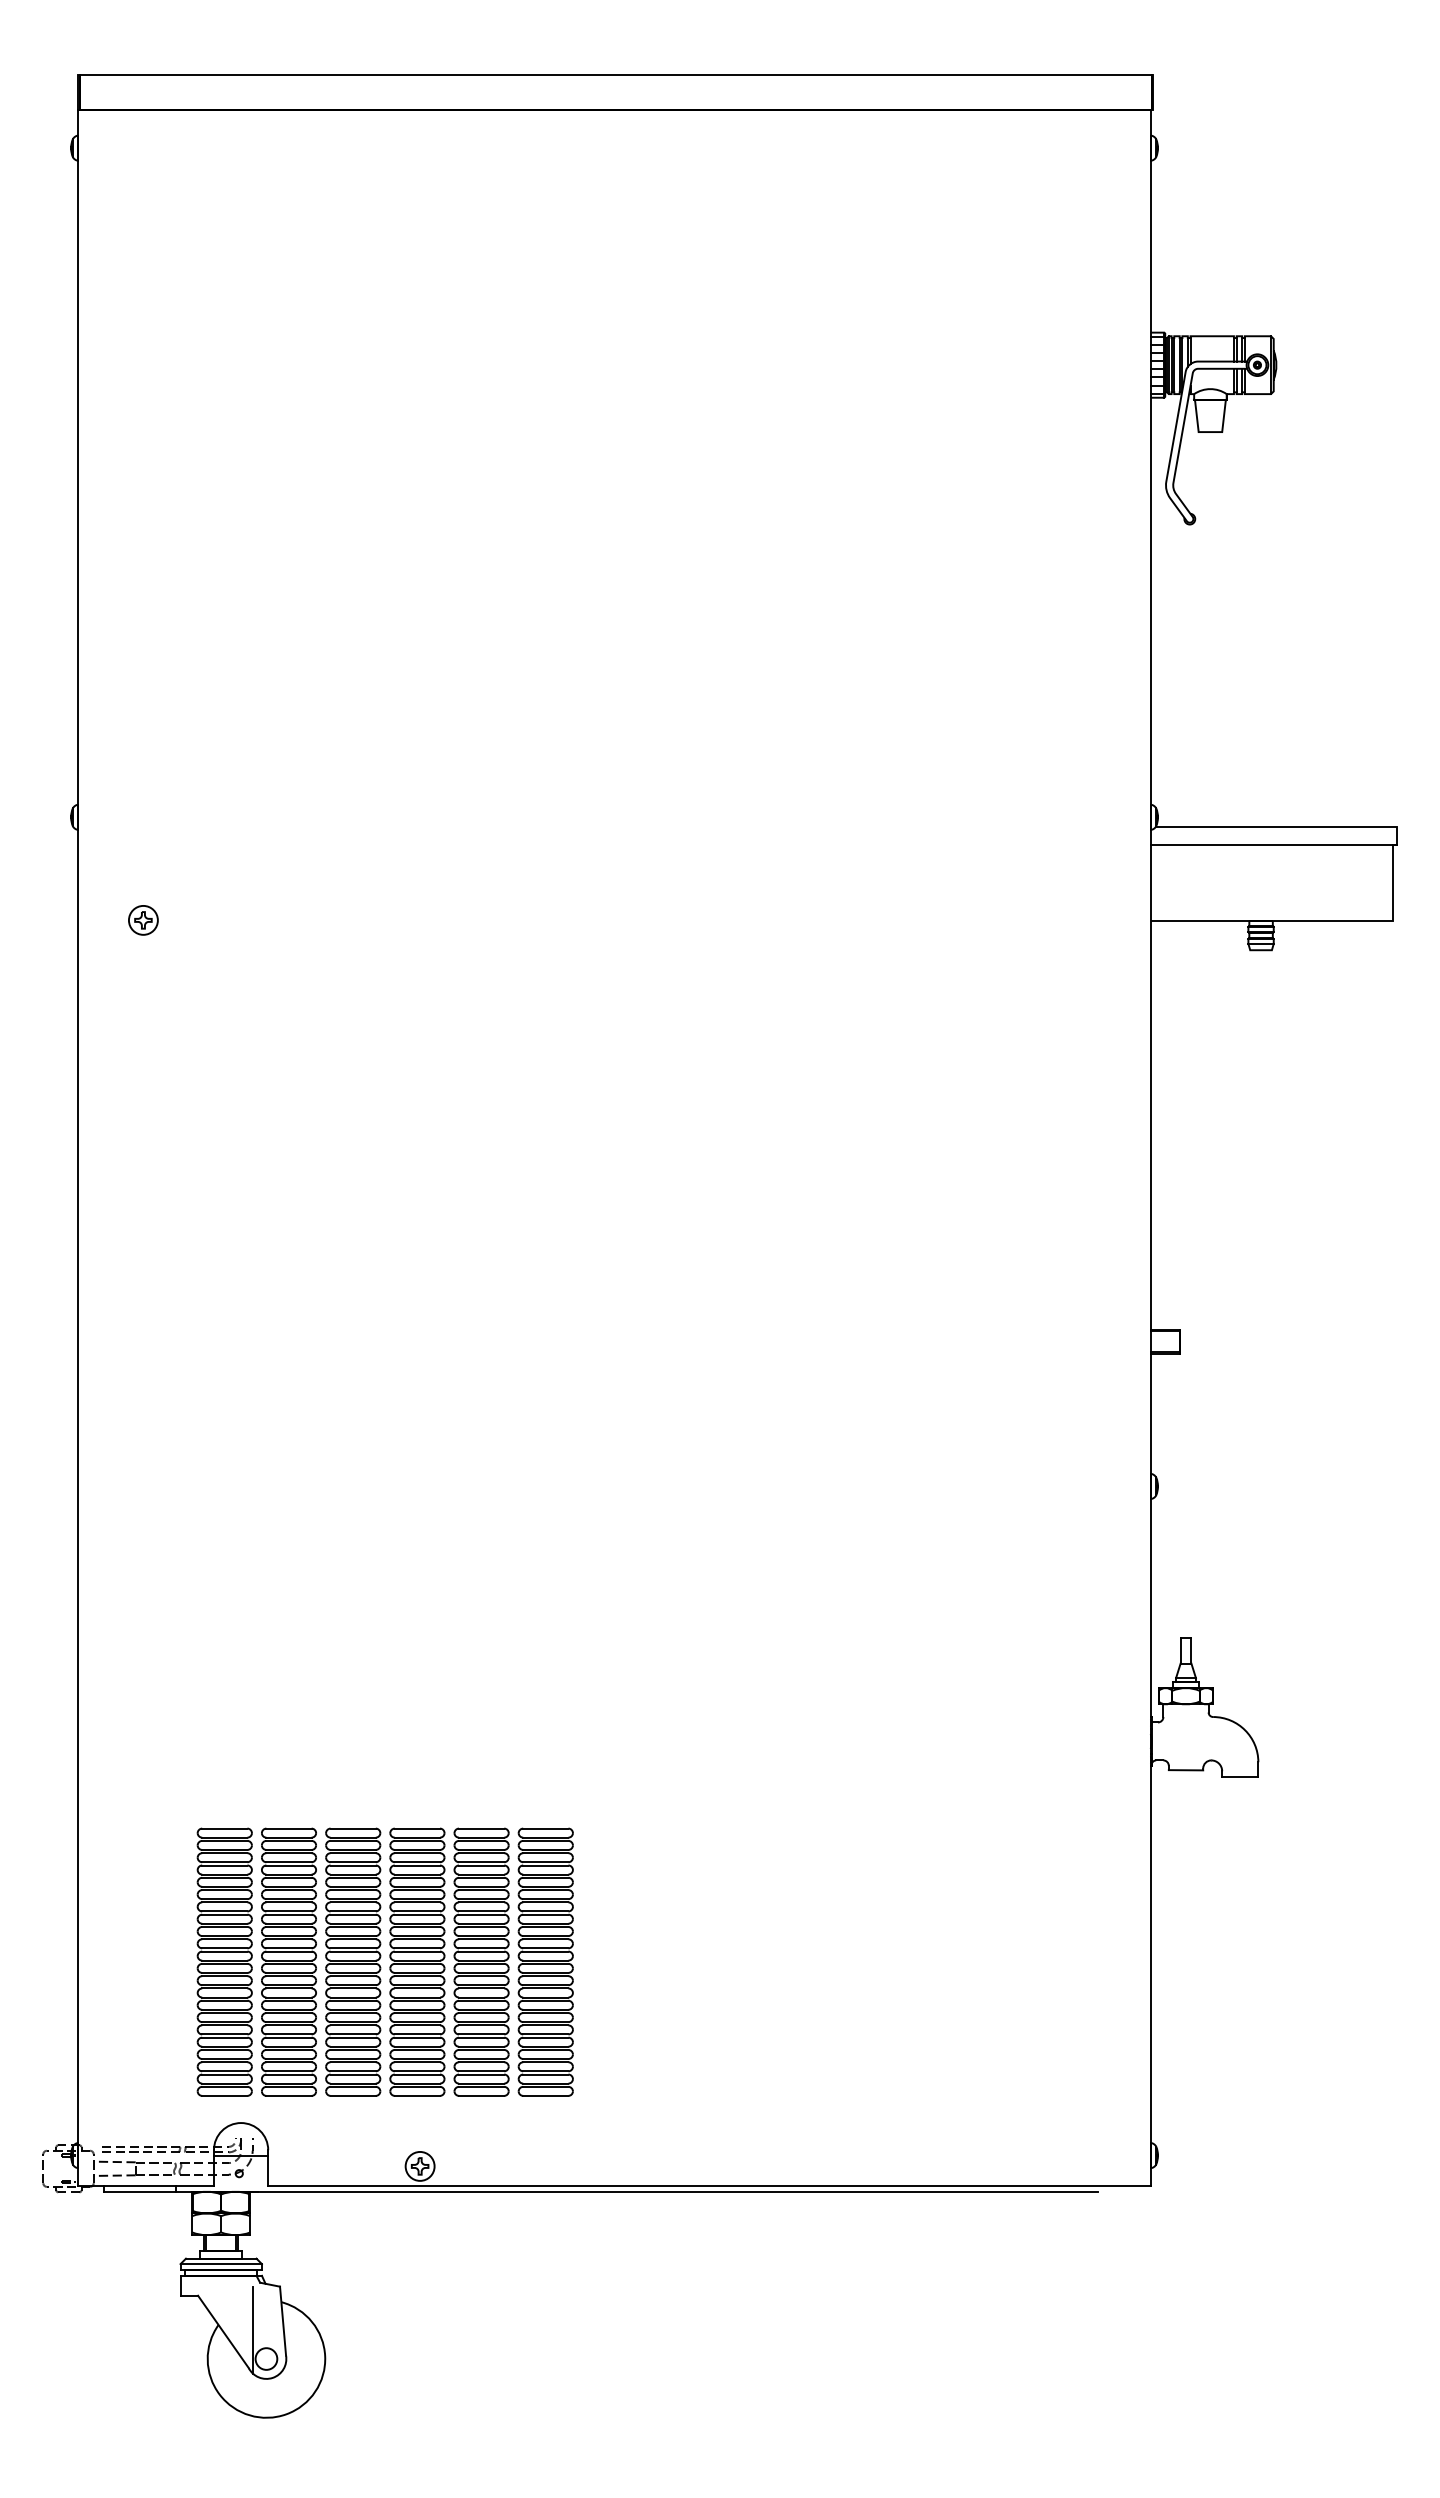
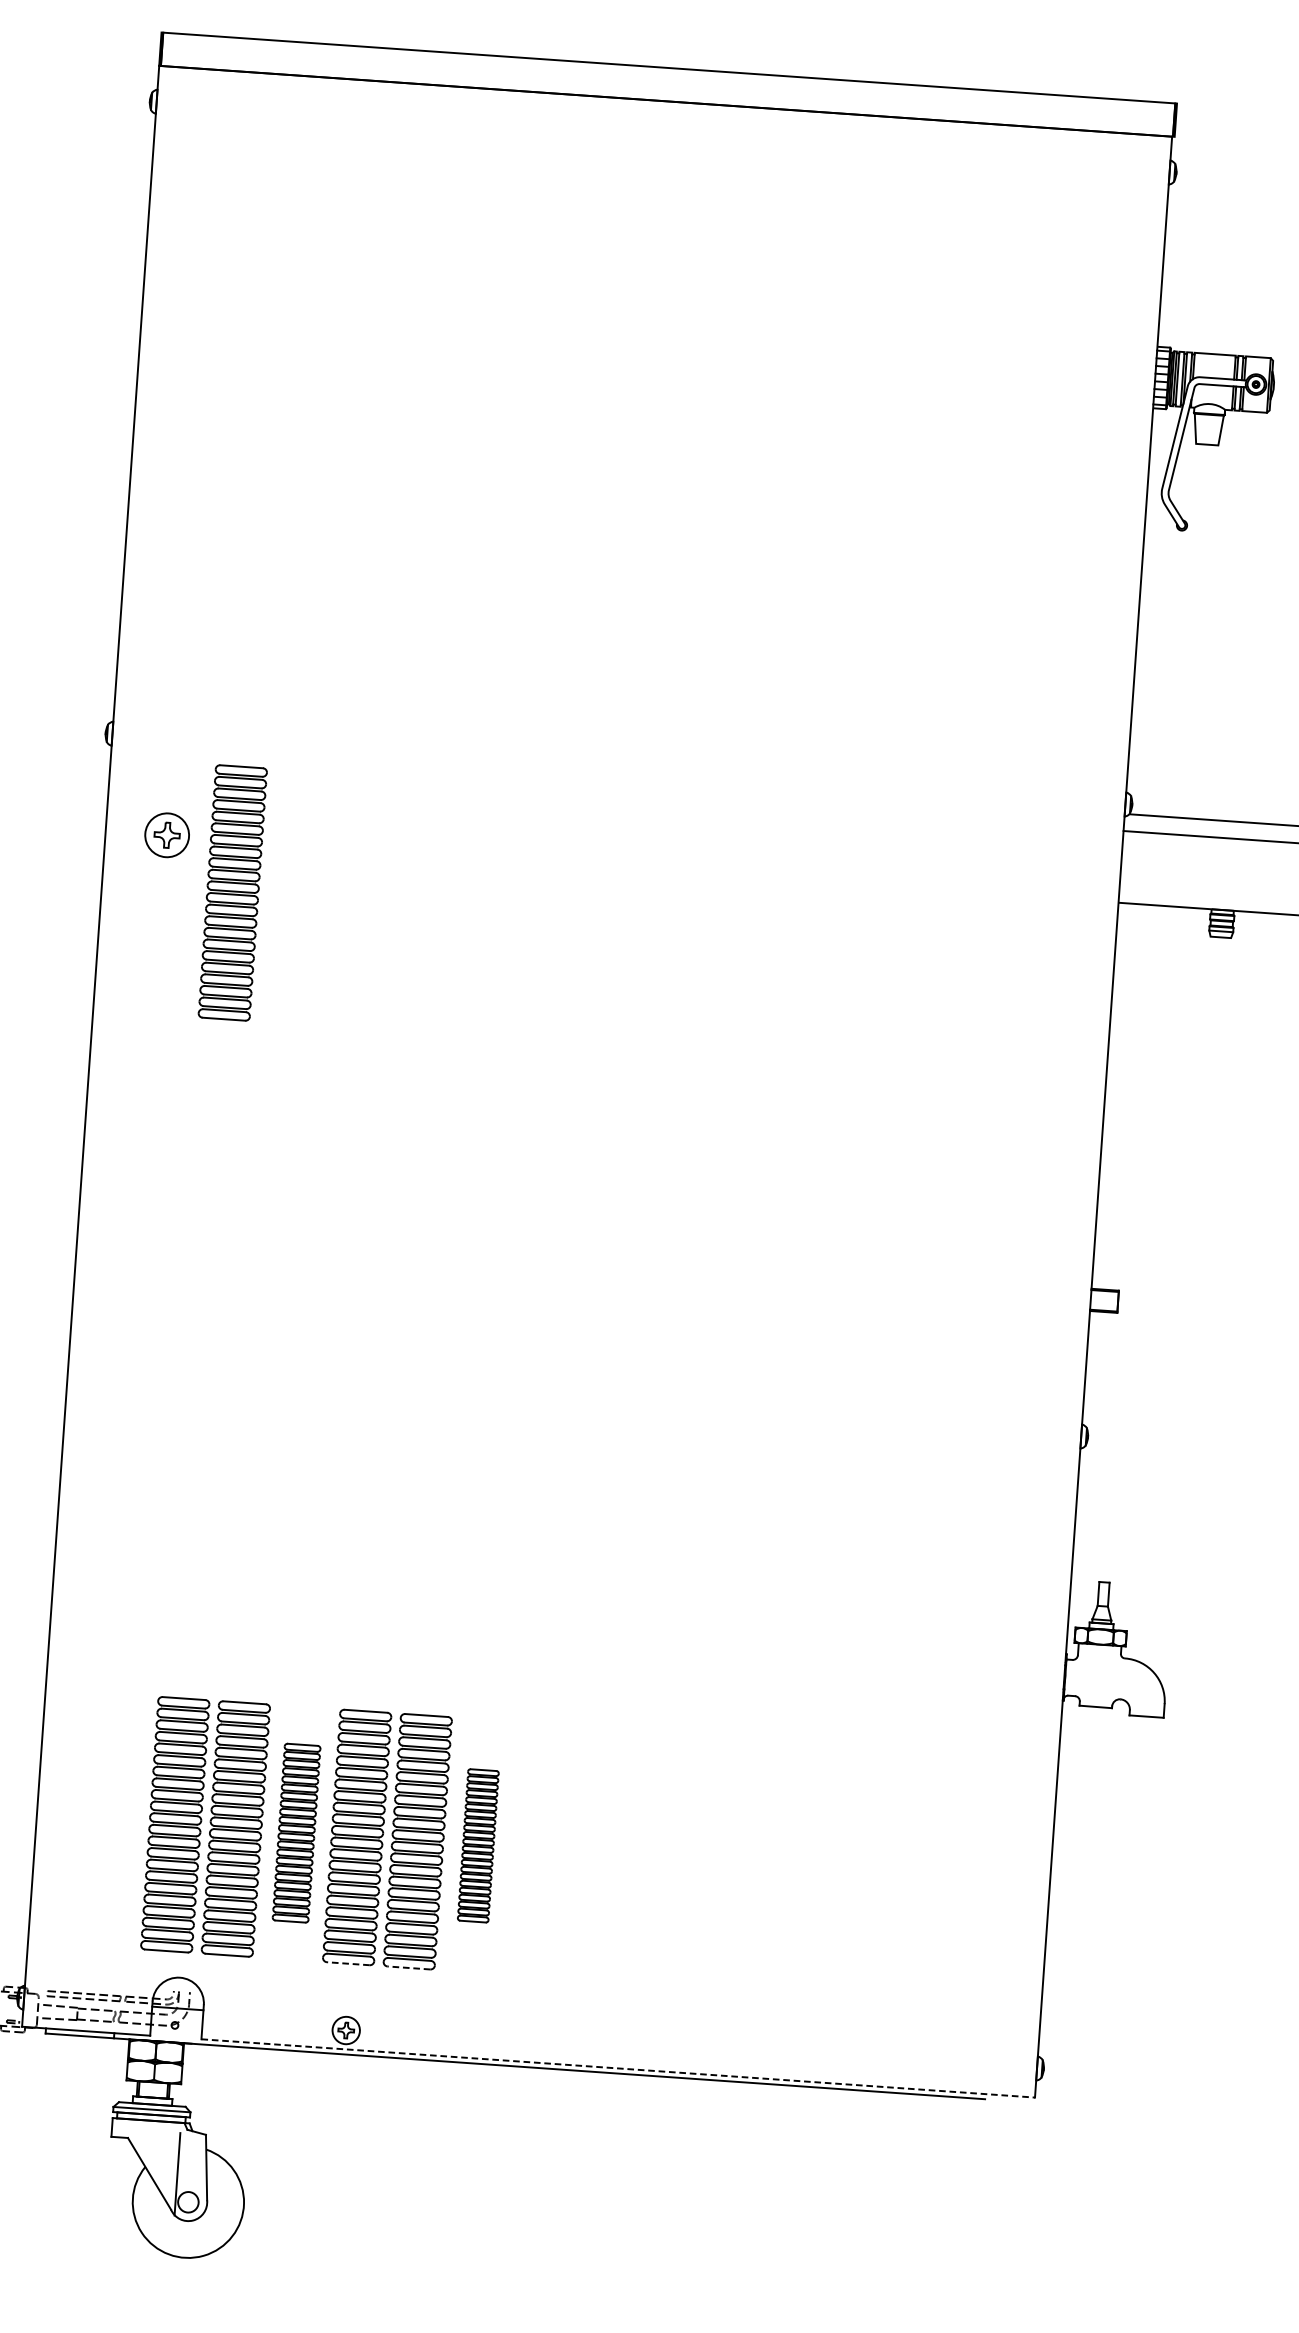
part: (143, 920) -> (167, 835), size x1.6
part: (216, 975) -> (232, 892), added
part: (353, 1961) -> (296, 1832), size x0.7
part: (545, 1961) -> (478, 1845), size x0.6
line: (417, 2095) -> (348, 1963), solid -> dashed
line: (481, 2095) -> (408, 1967), solid -> dashed
line: (709, 2186) -> (618, 2068), solid -> dashed

